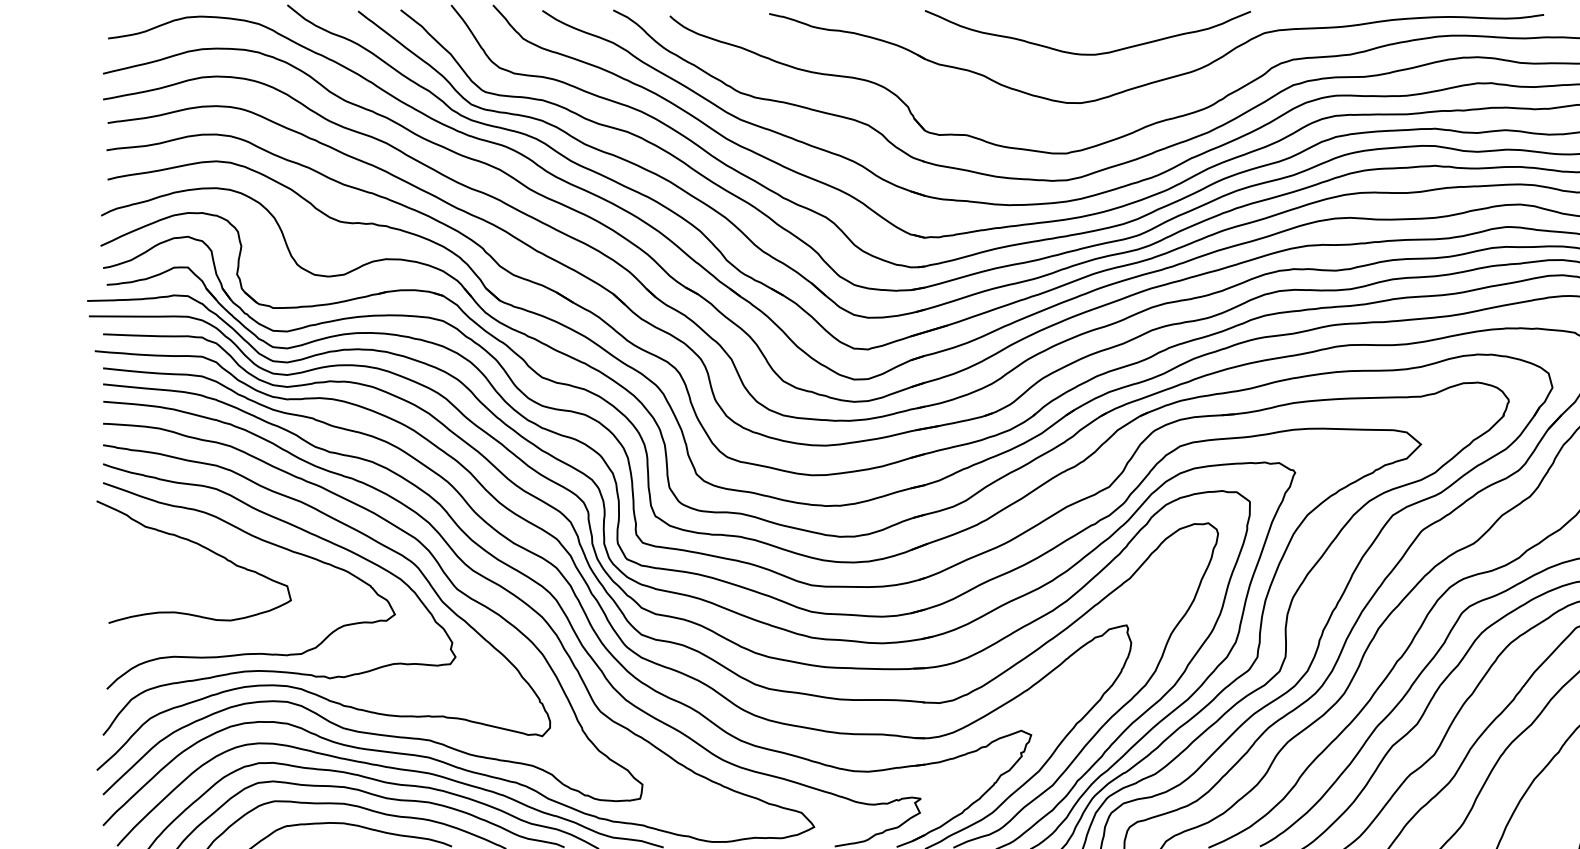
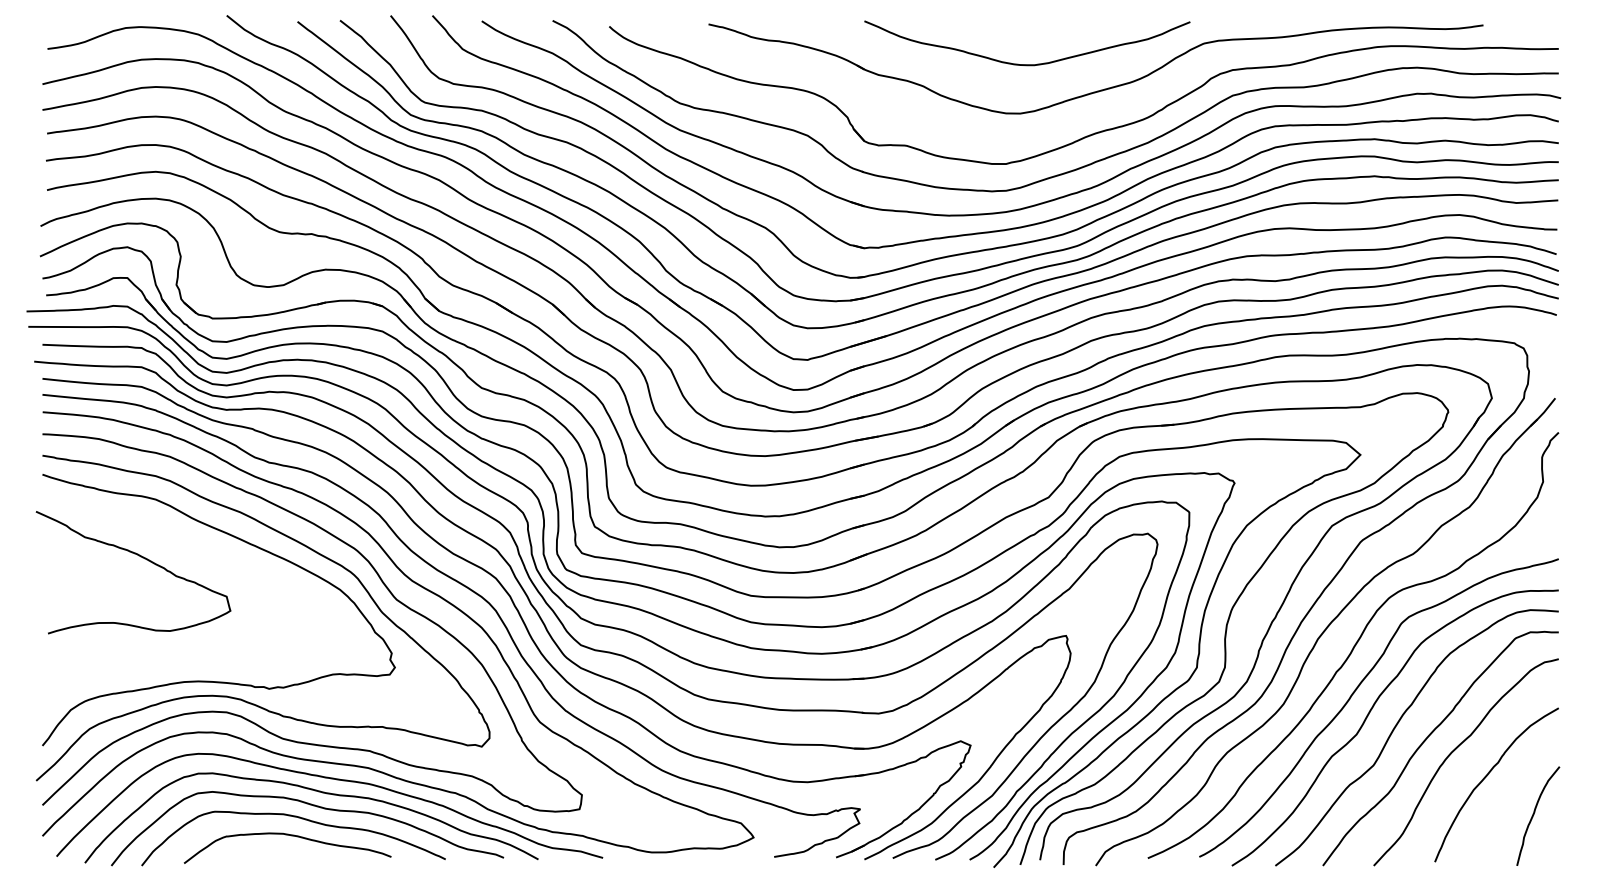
curve: (264, 542) -> (203, 552), removed

